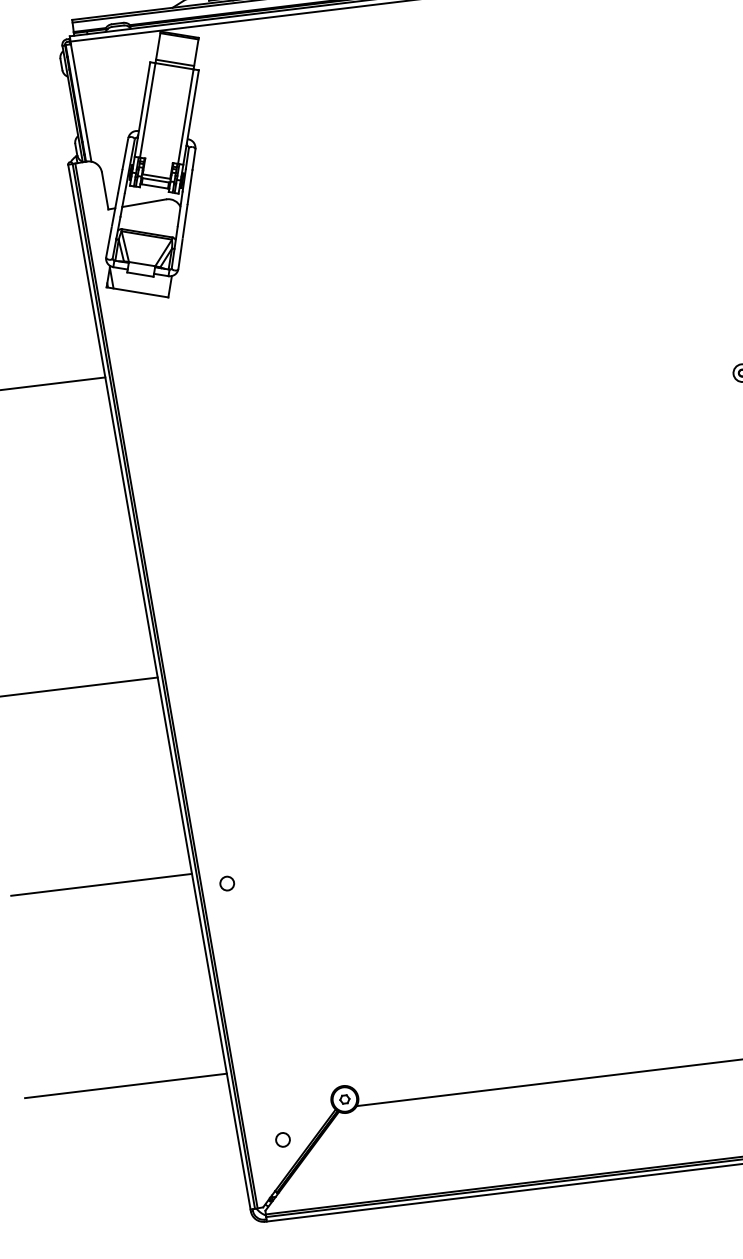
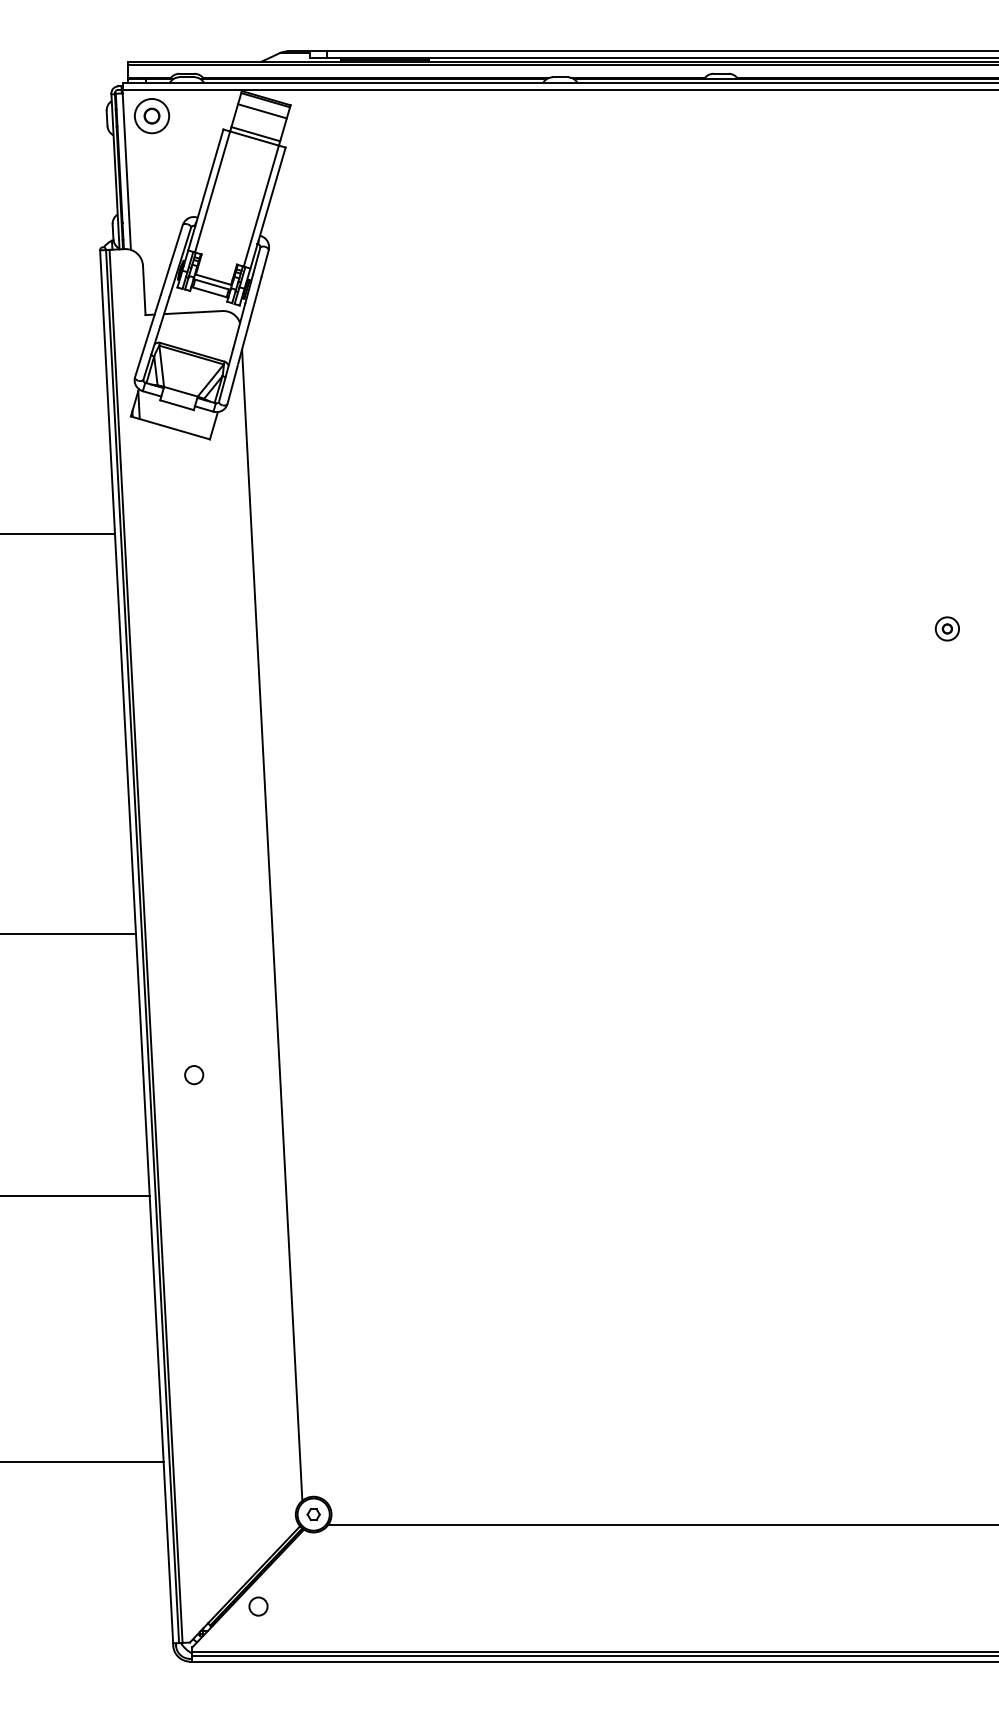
line: (178, 45) -> (262, 111), added
part: (95, 58) -> (152, 116), added
line: (259, 657) -> (272, 924), added
circle: (227, 883) -> (194, 1075), moved
circle: (282, 1139) -> (258, 1606), moved

